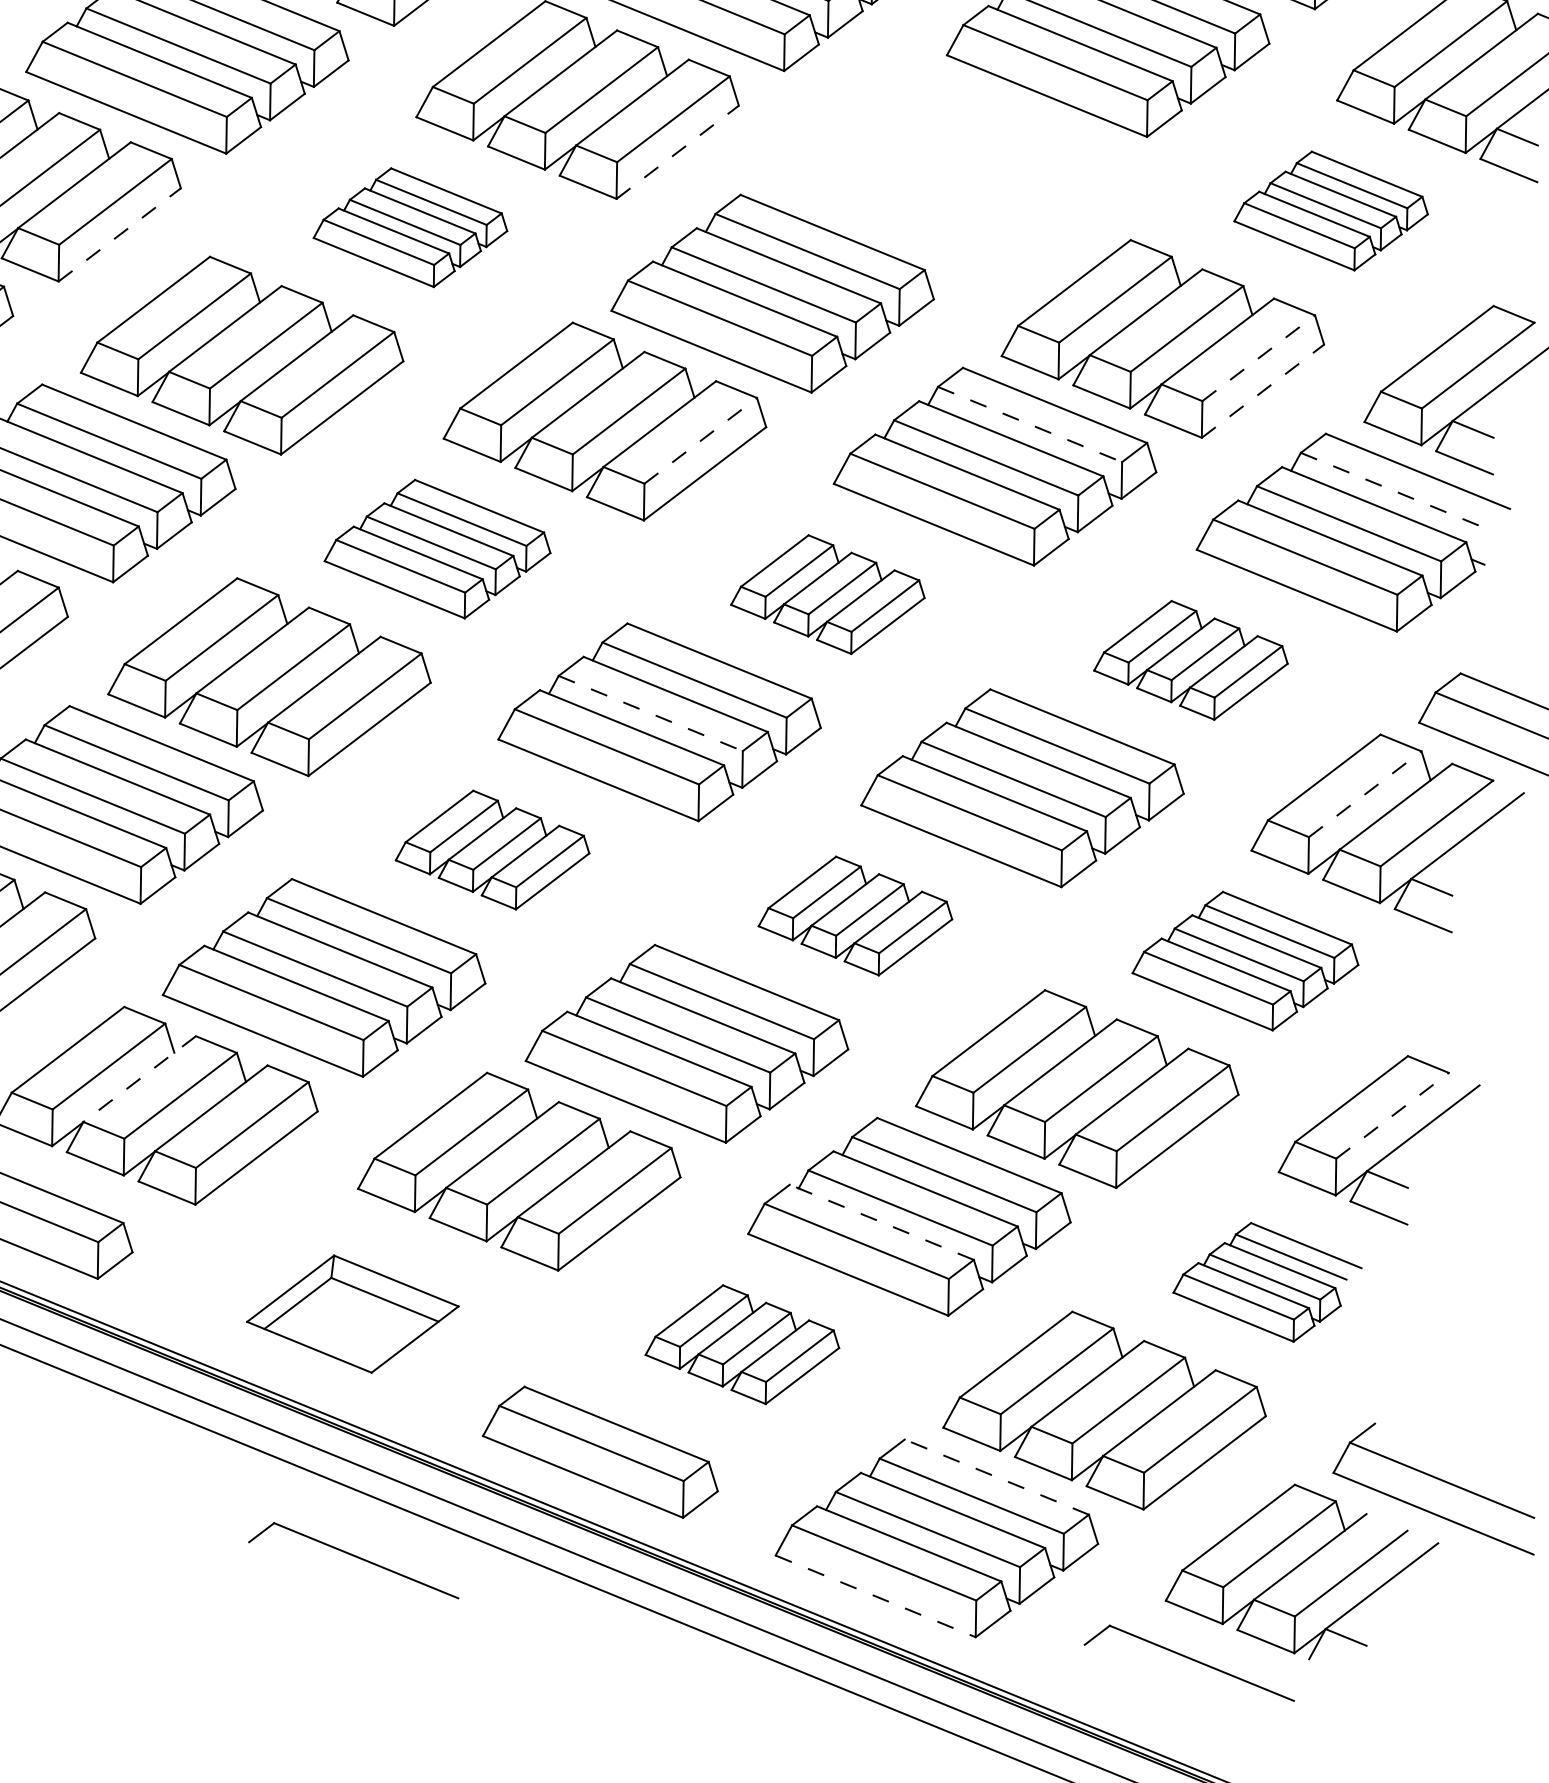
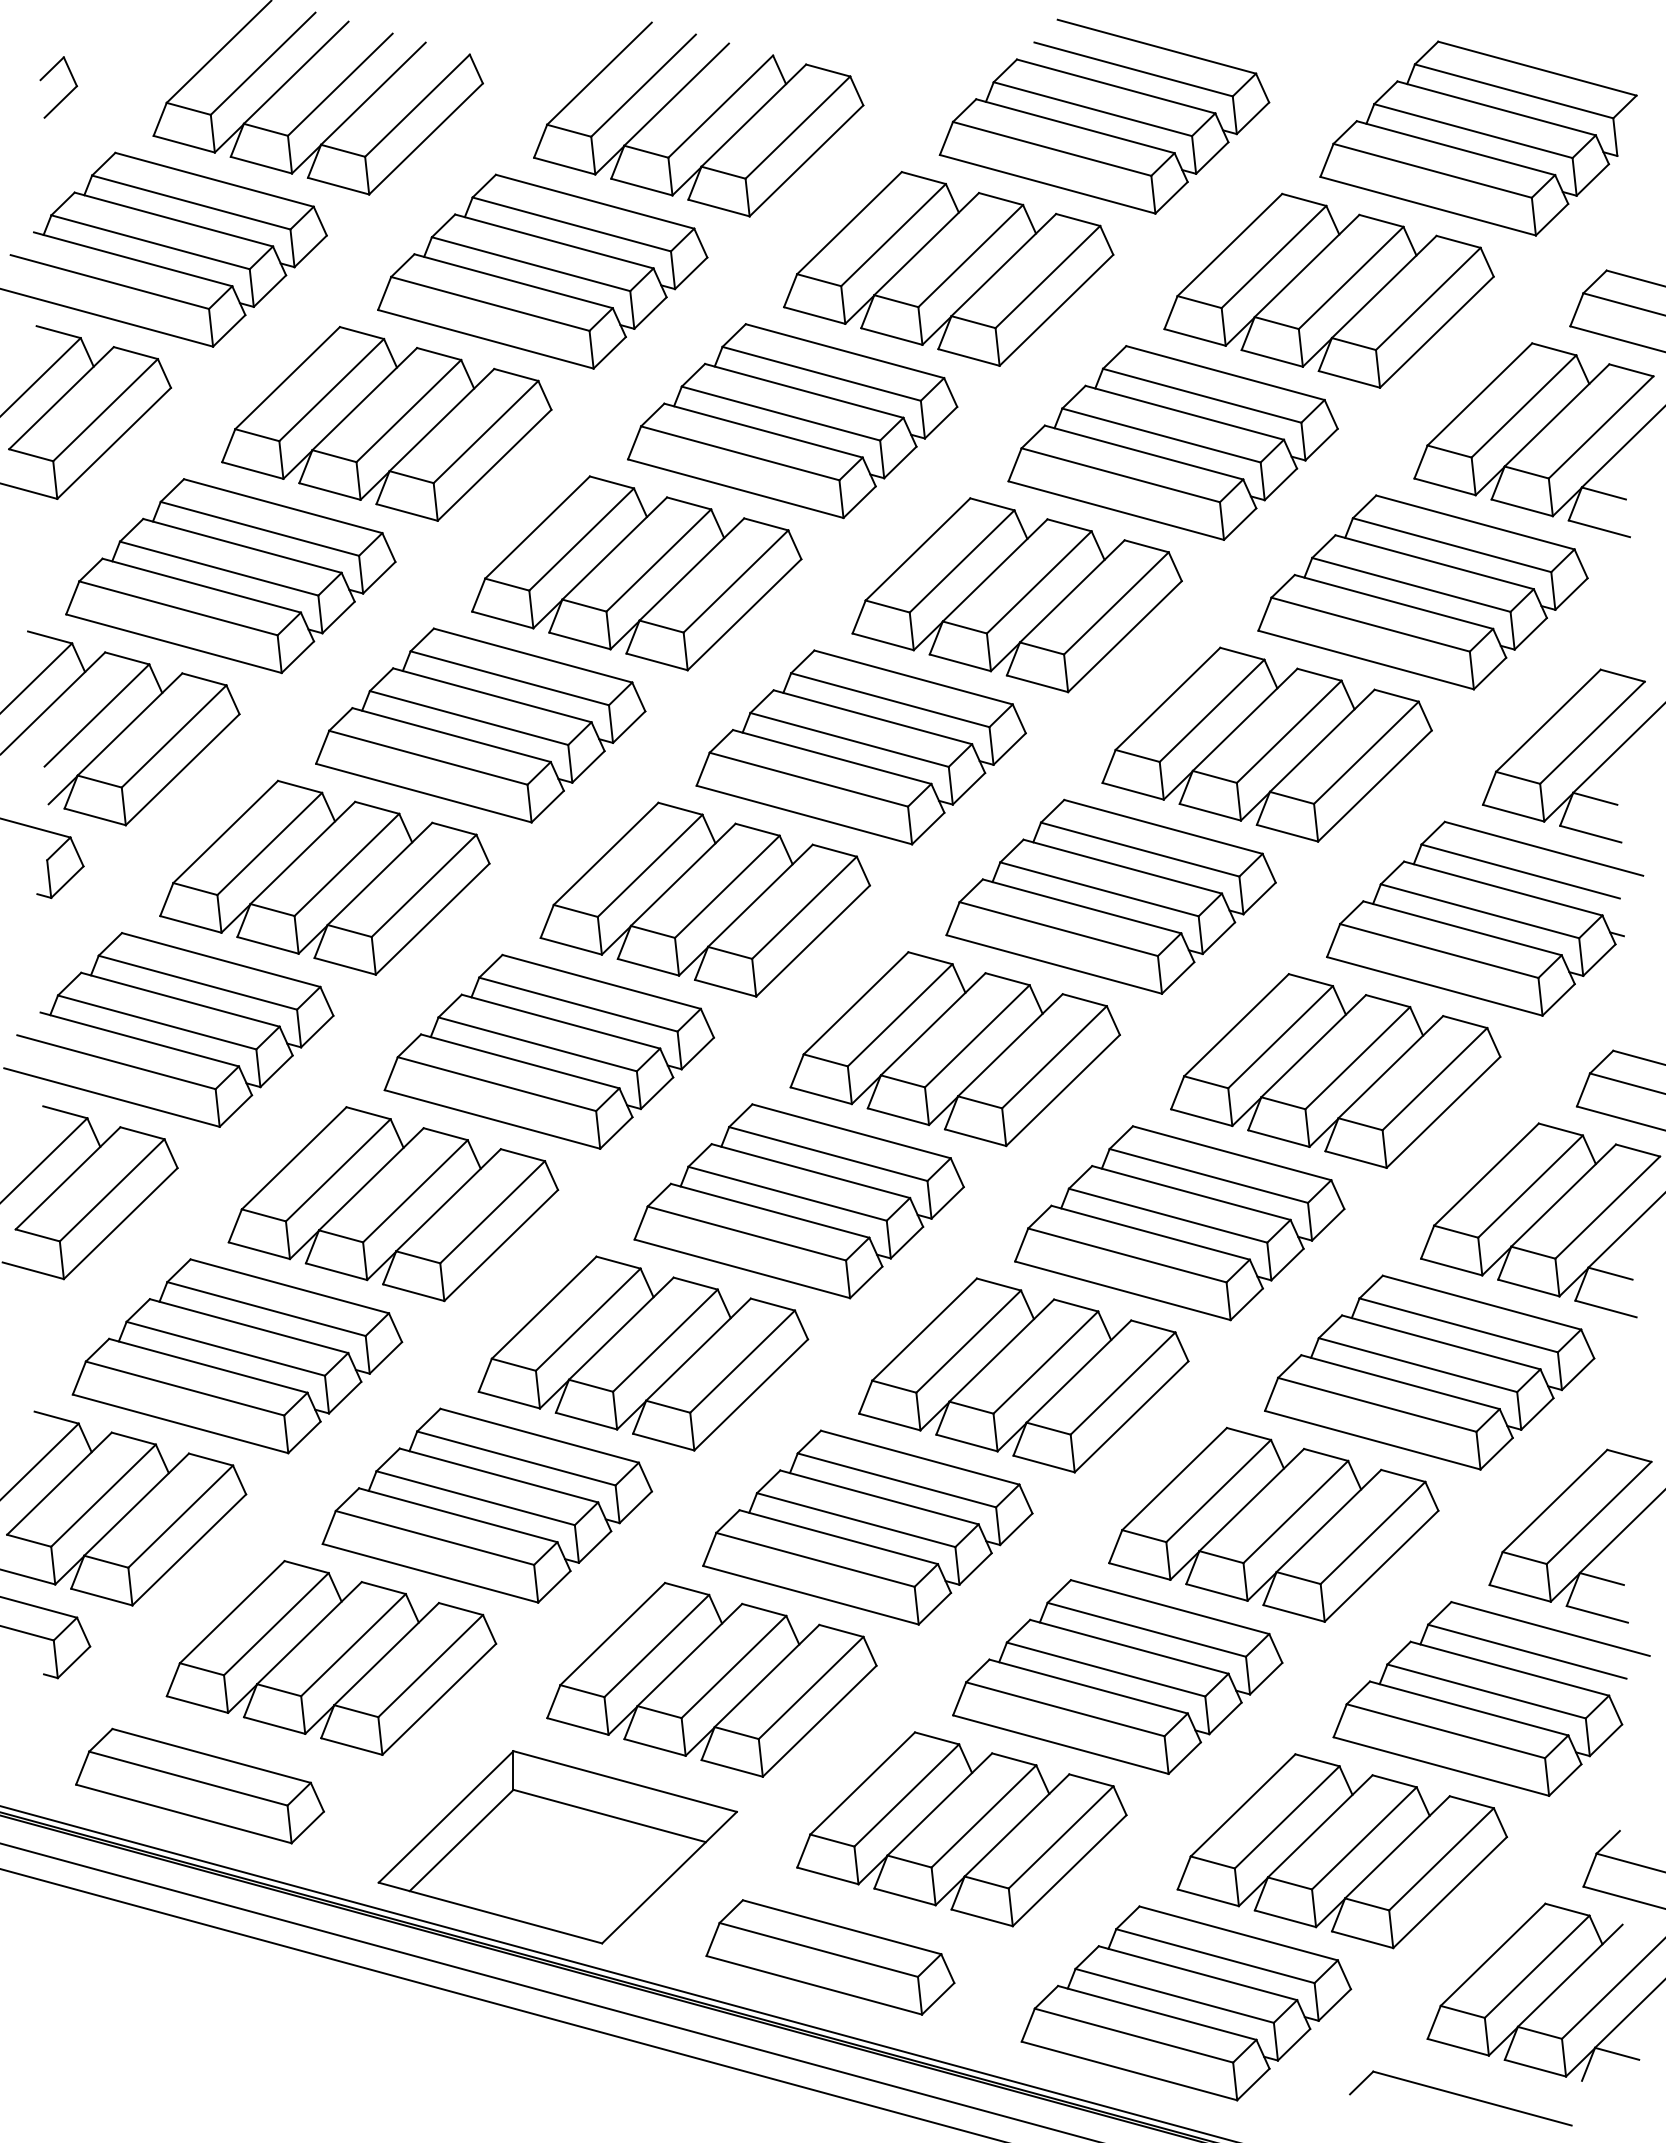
line: (677, 152) -> (744, 614), dashed -> solid
part: (941, 165) -> (1016, 595), added
part: (1331, 210) -> (1422, 592), size x1.67
part: (411, 227) -> (480, 725), size x1.67
line: (120, 234) -> (183, 769), dashed -> solid
line: (1258, 357) -> (1366, 752), dashed -> solid
line: (1263, 390) -> (1375, 785), dashed -> solid
line: (1030, 424) -> (1140, 849), dashed -> solid
line: (700, 440) -> (804, 907), dashed -> solid
line: (1392, 490) -> (1520, 871), dashed -> solid
part: (437, 548) -> (548, 1051), size x1.43
part: (828, 594) -> (954, 1049), size x1.67
part: (1191, 659) -> (1335, 1070), size x1.67
line: (650, 713) -> (787, 1193), dashed -> solid
line: (1365, 794) -> (1530, 1186), dashed -> solid
part: (493, 849) -> (643, 1353), size x1.67
part: (855, 915) -> (1023, 1375), size x1.67
part: (1246, 960) -> (1429, 1372), size x1.43
line: (139, 1079) -> (309, 1633), dashed -> solid
line: (1393, 1115) -> (1599, 1512), dashed -> solid
line: (881, 1222) -> (1088, 1686), dashed -> solid
part: (1267, 1281) -> (1491, 1698), size x1.67
part: (352, 1314) -> (557, 1847), size x1.67
part: (742, 1344) -> (961, 1829), size x1.67
line: (996, 1477) -> (1238, 1933), dashed -> solid
part: (354, 1559) -> (590, 2098), removed
line: (875, 1595) -> (1129, 2070), dashed -> solid

